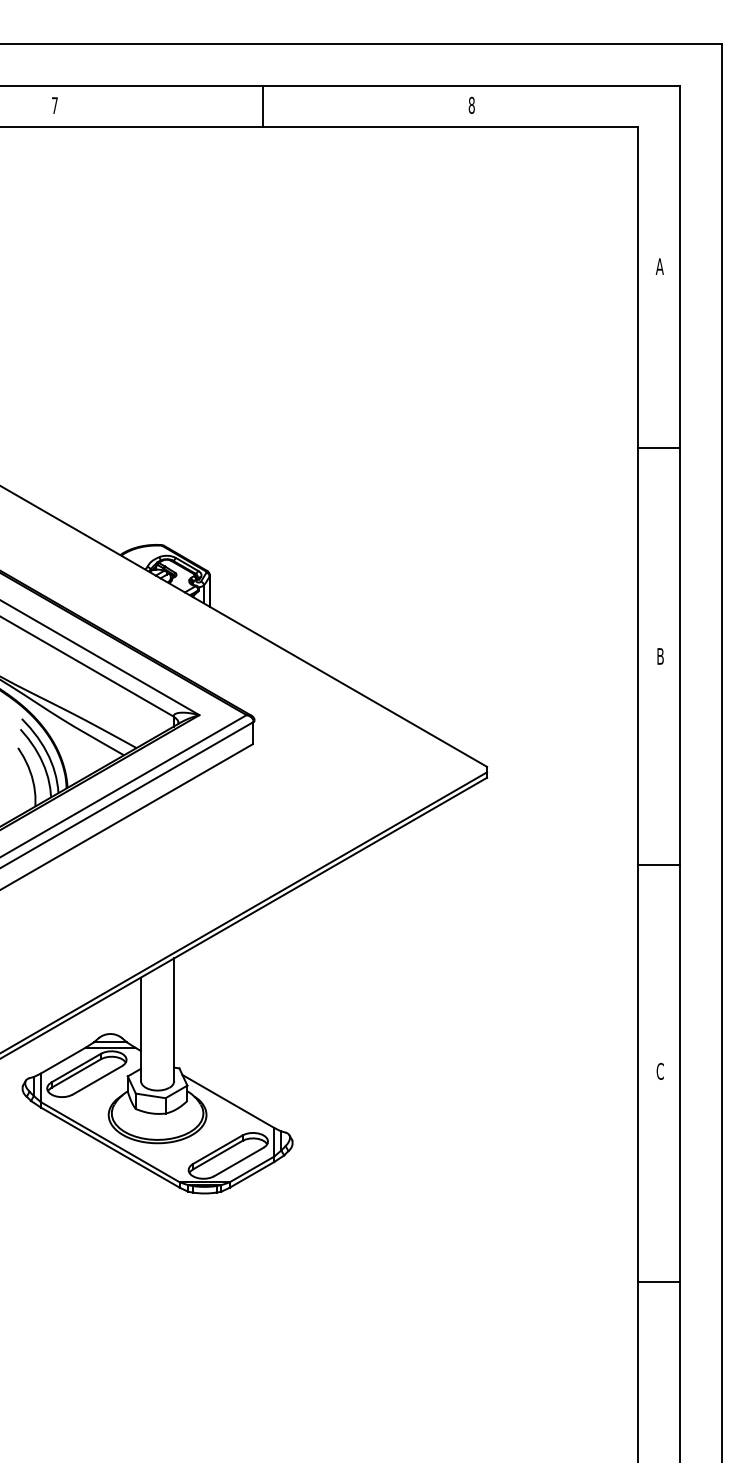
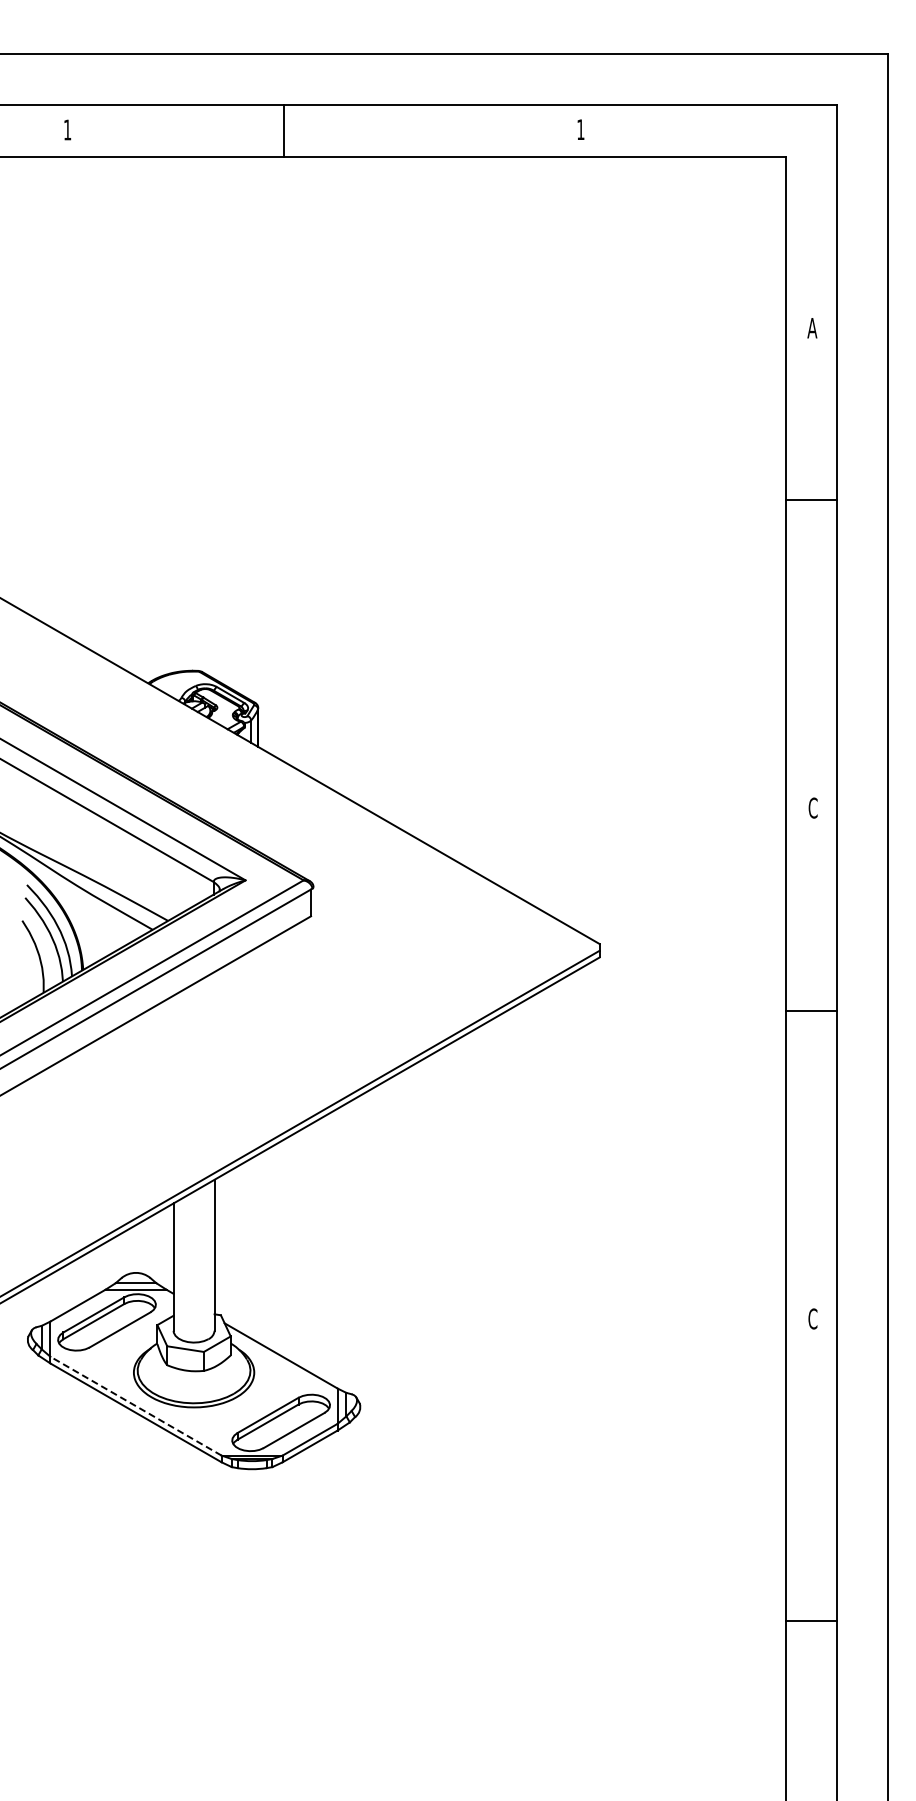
text: (54, 105) -> (67, 129), 7 -> 1
text: (471, 105) -> (580, 129), 8 -> 1
line: (262, 106) -> (283, 130), moved
line: (659, 448) -> (811, 499), moved
text: (659, 655) -> (812, 807), B -> C
line: (659, 864) -> (811, 1010), moved
line: (110, 1142) -> (136, 1406), solid -> dashed
line: (659, 1281) -> (811, 1620), moved

